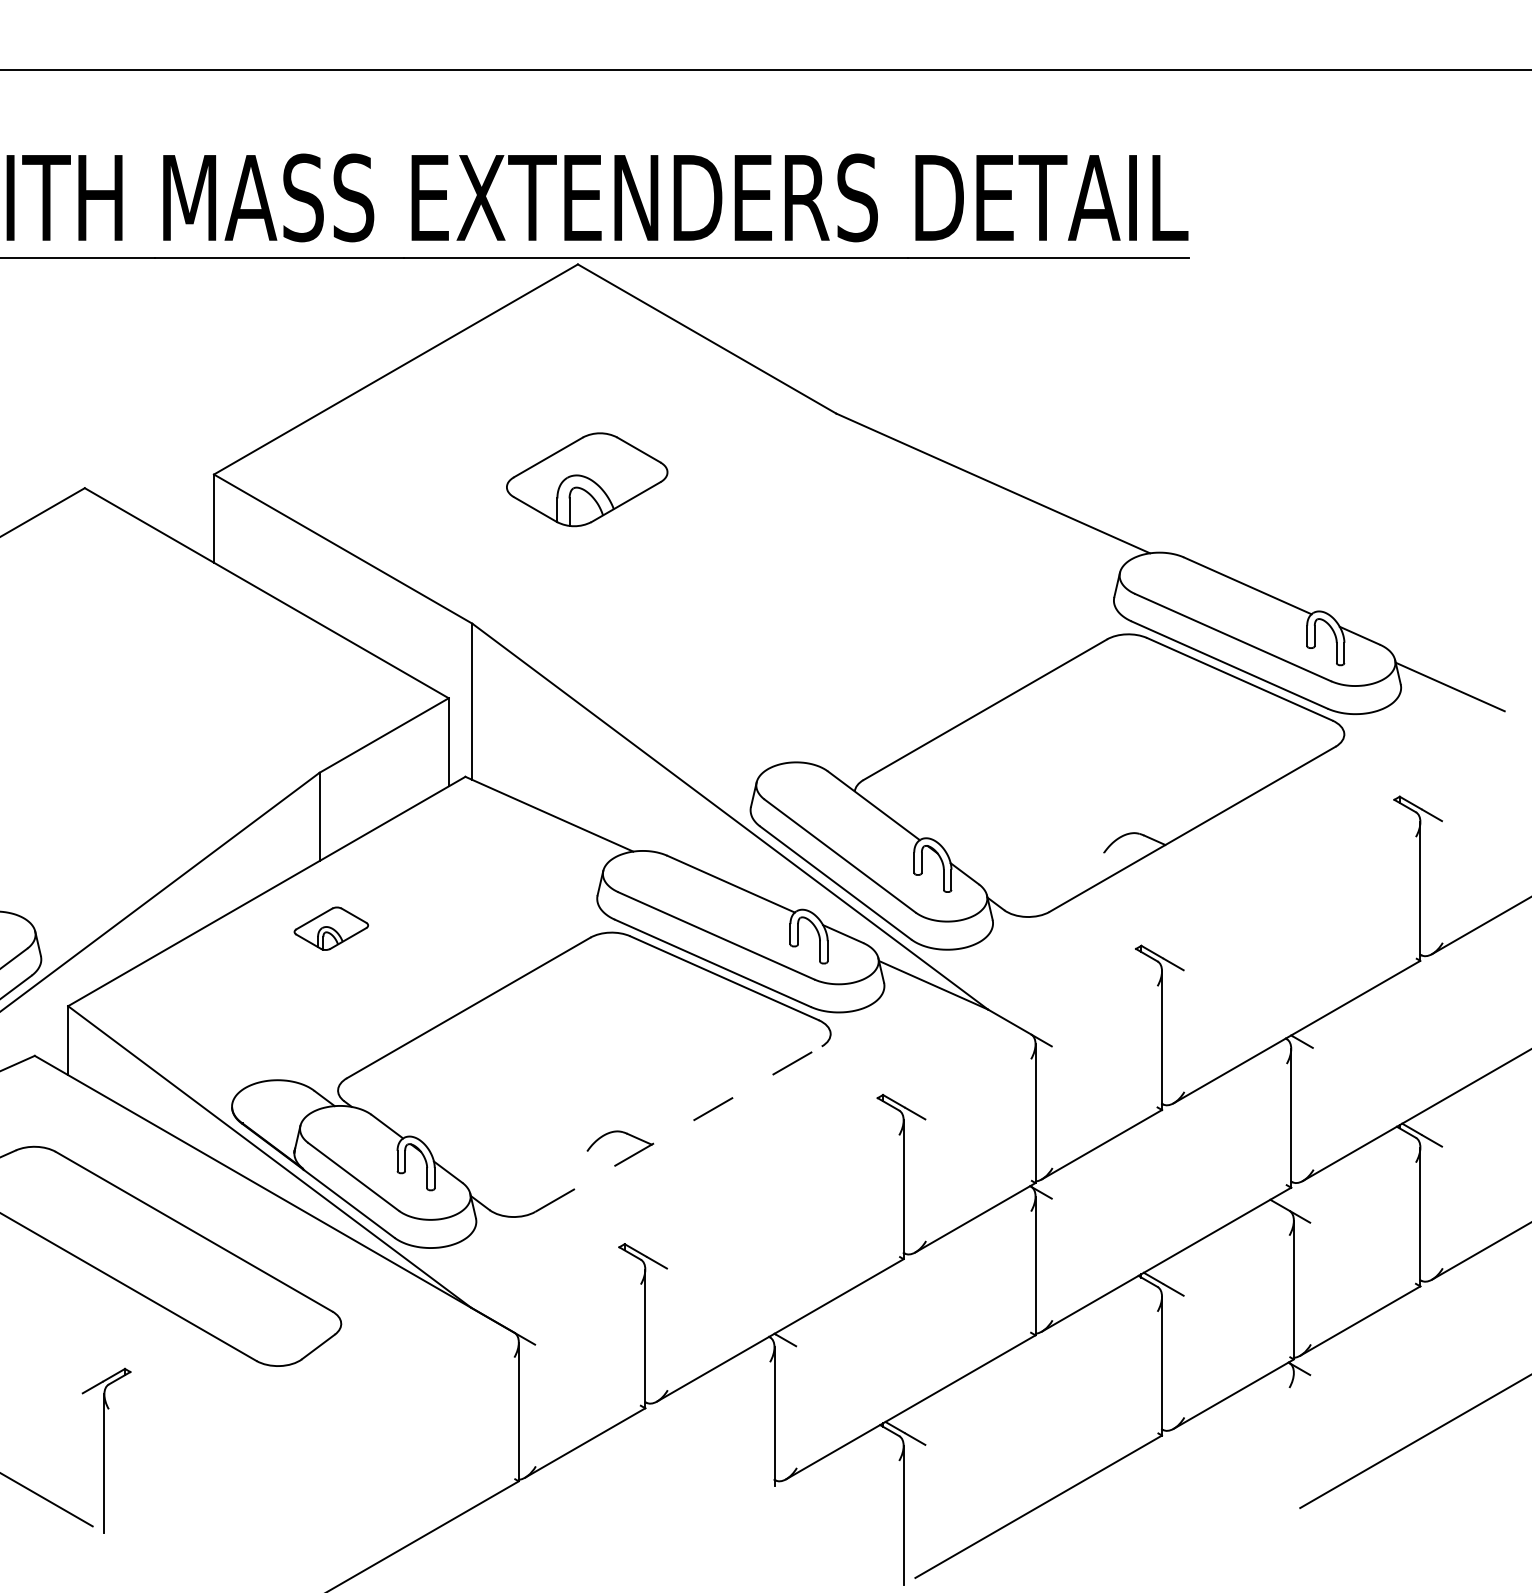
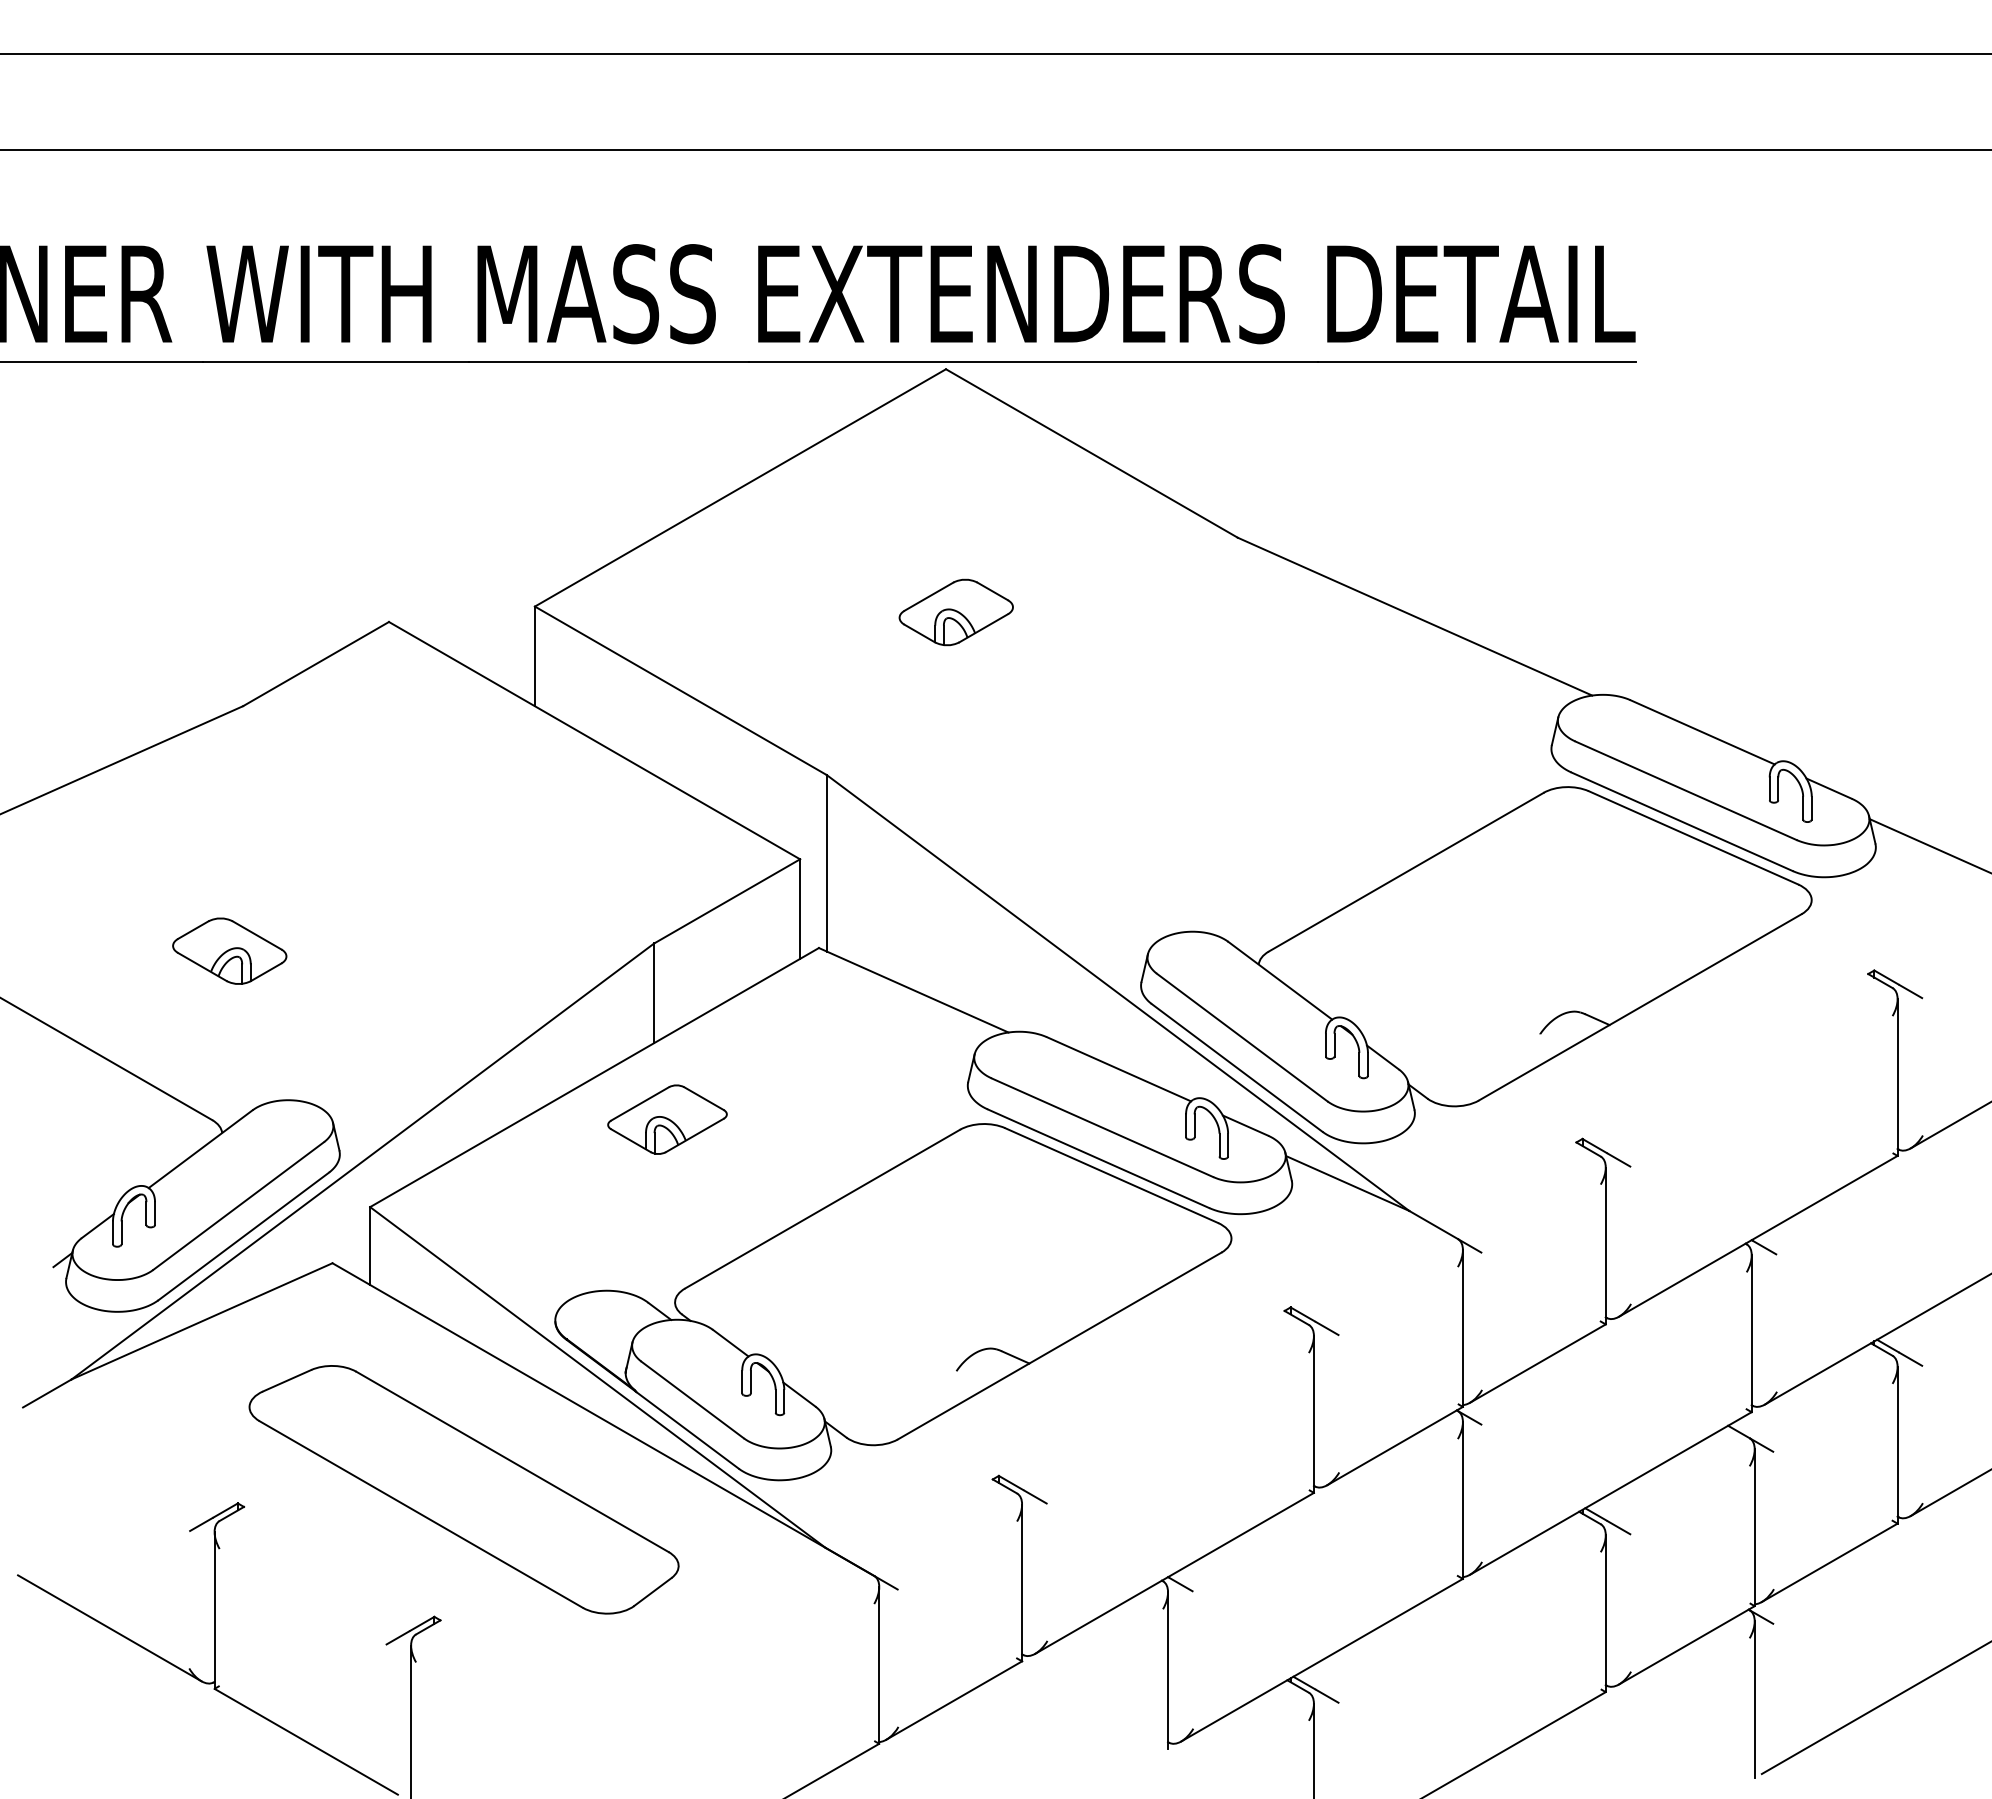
part: (586, 479) -> (955, 612), size x0.62
part: (331, 928) -> (667, 1119), size x1.43
line: (678, 1129) -> (1059, 1346), dashed -> solid
line: (1293, 1442) -> (1754, 1699), added

